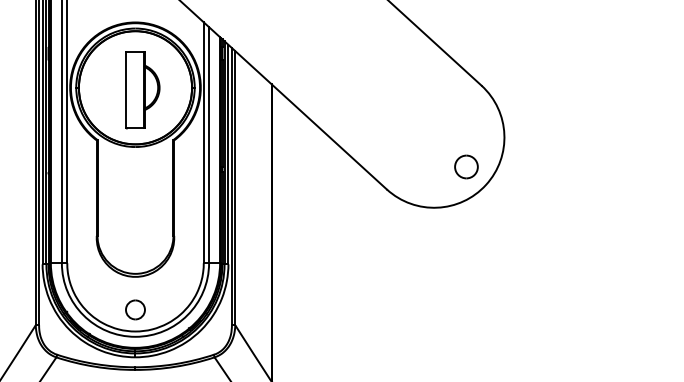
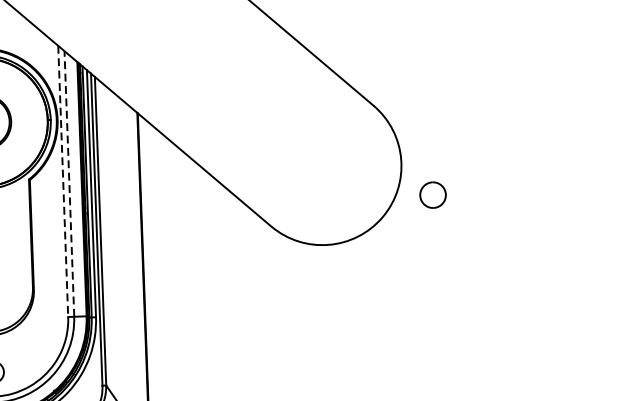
line: (203, 143) -> (62, 182), solid -> dashed
line: (209, 145) -> (69, 184), solid -> dashed
part: (466, 166) -> (433, 194), moved

